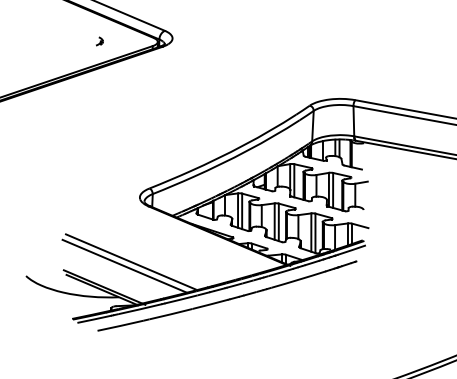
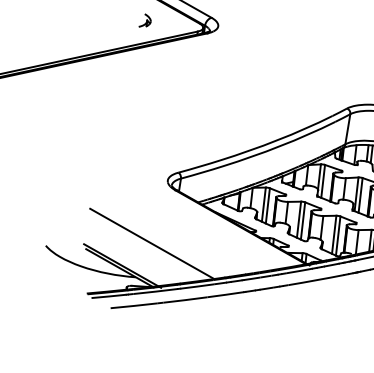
part: (99, 41) -> (145, 20), size x1.6
line: (124, 265) -> (144, 246), removed

